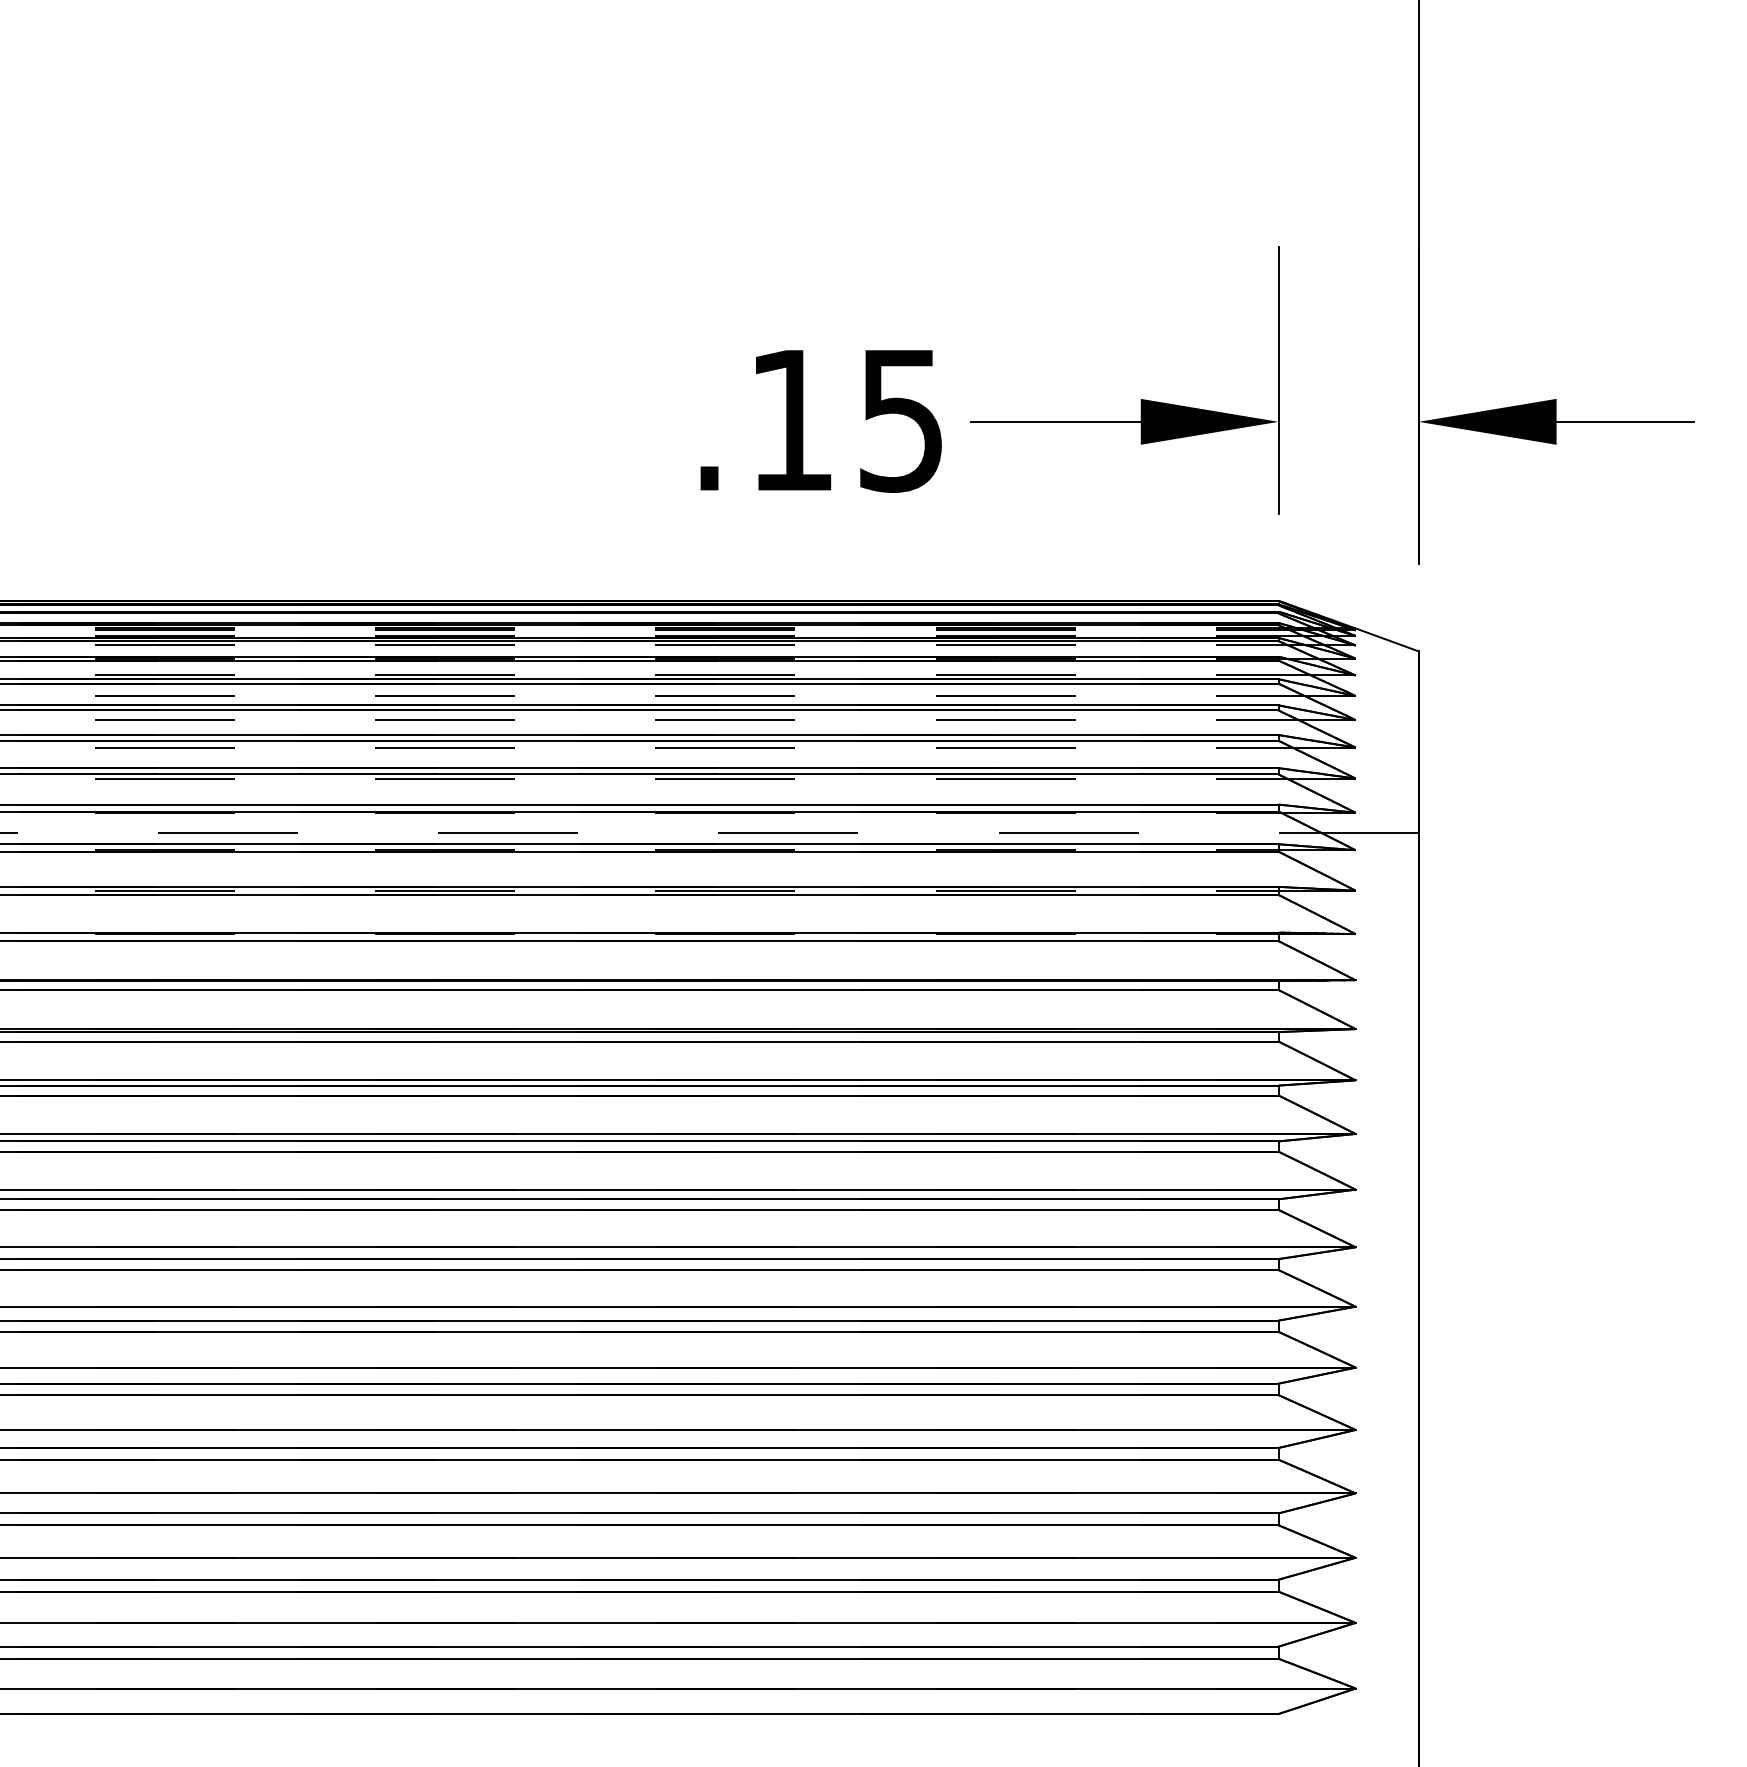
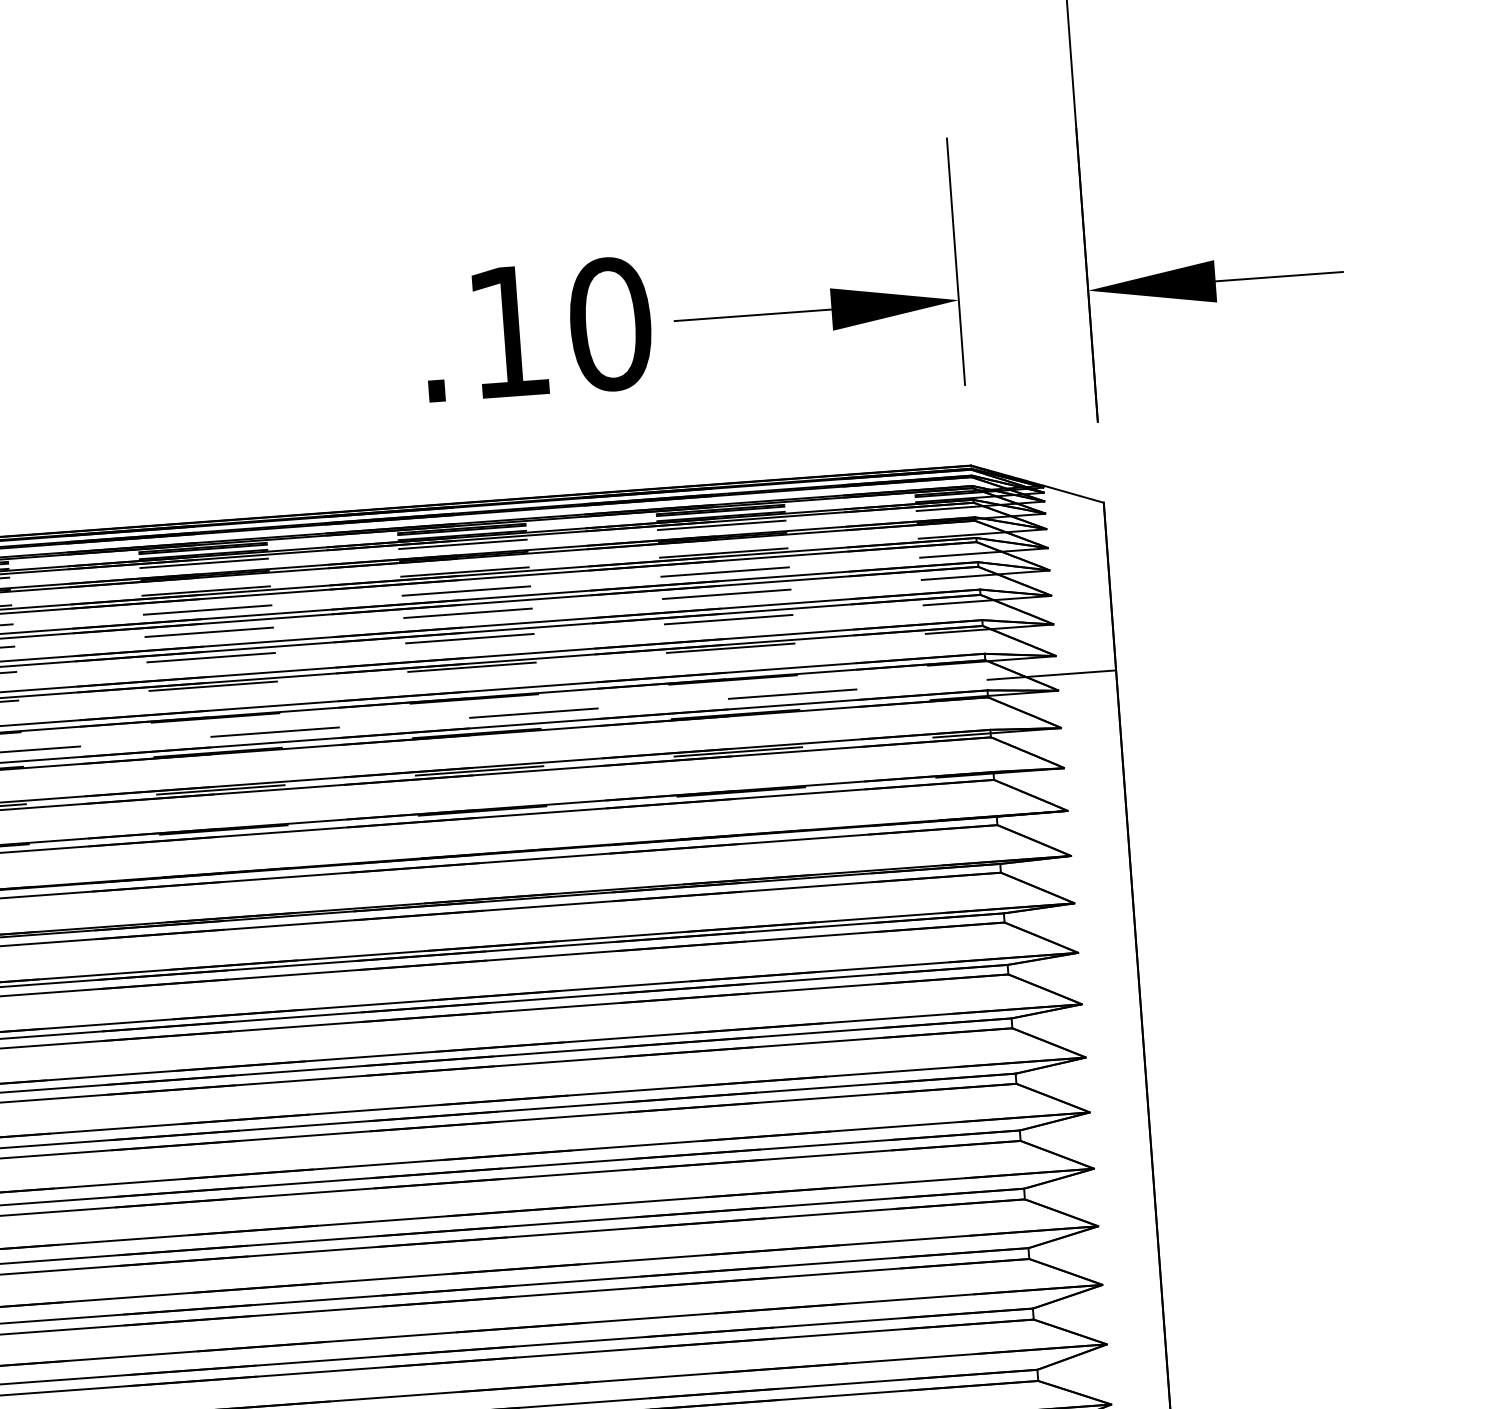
text: (901, 419) -> (610, 323), .15 -> .10

